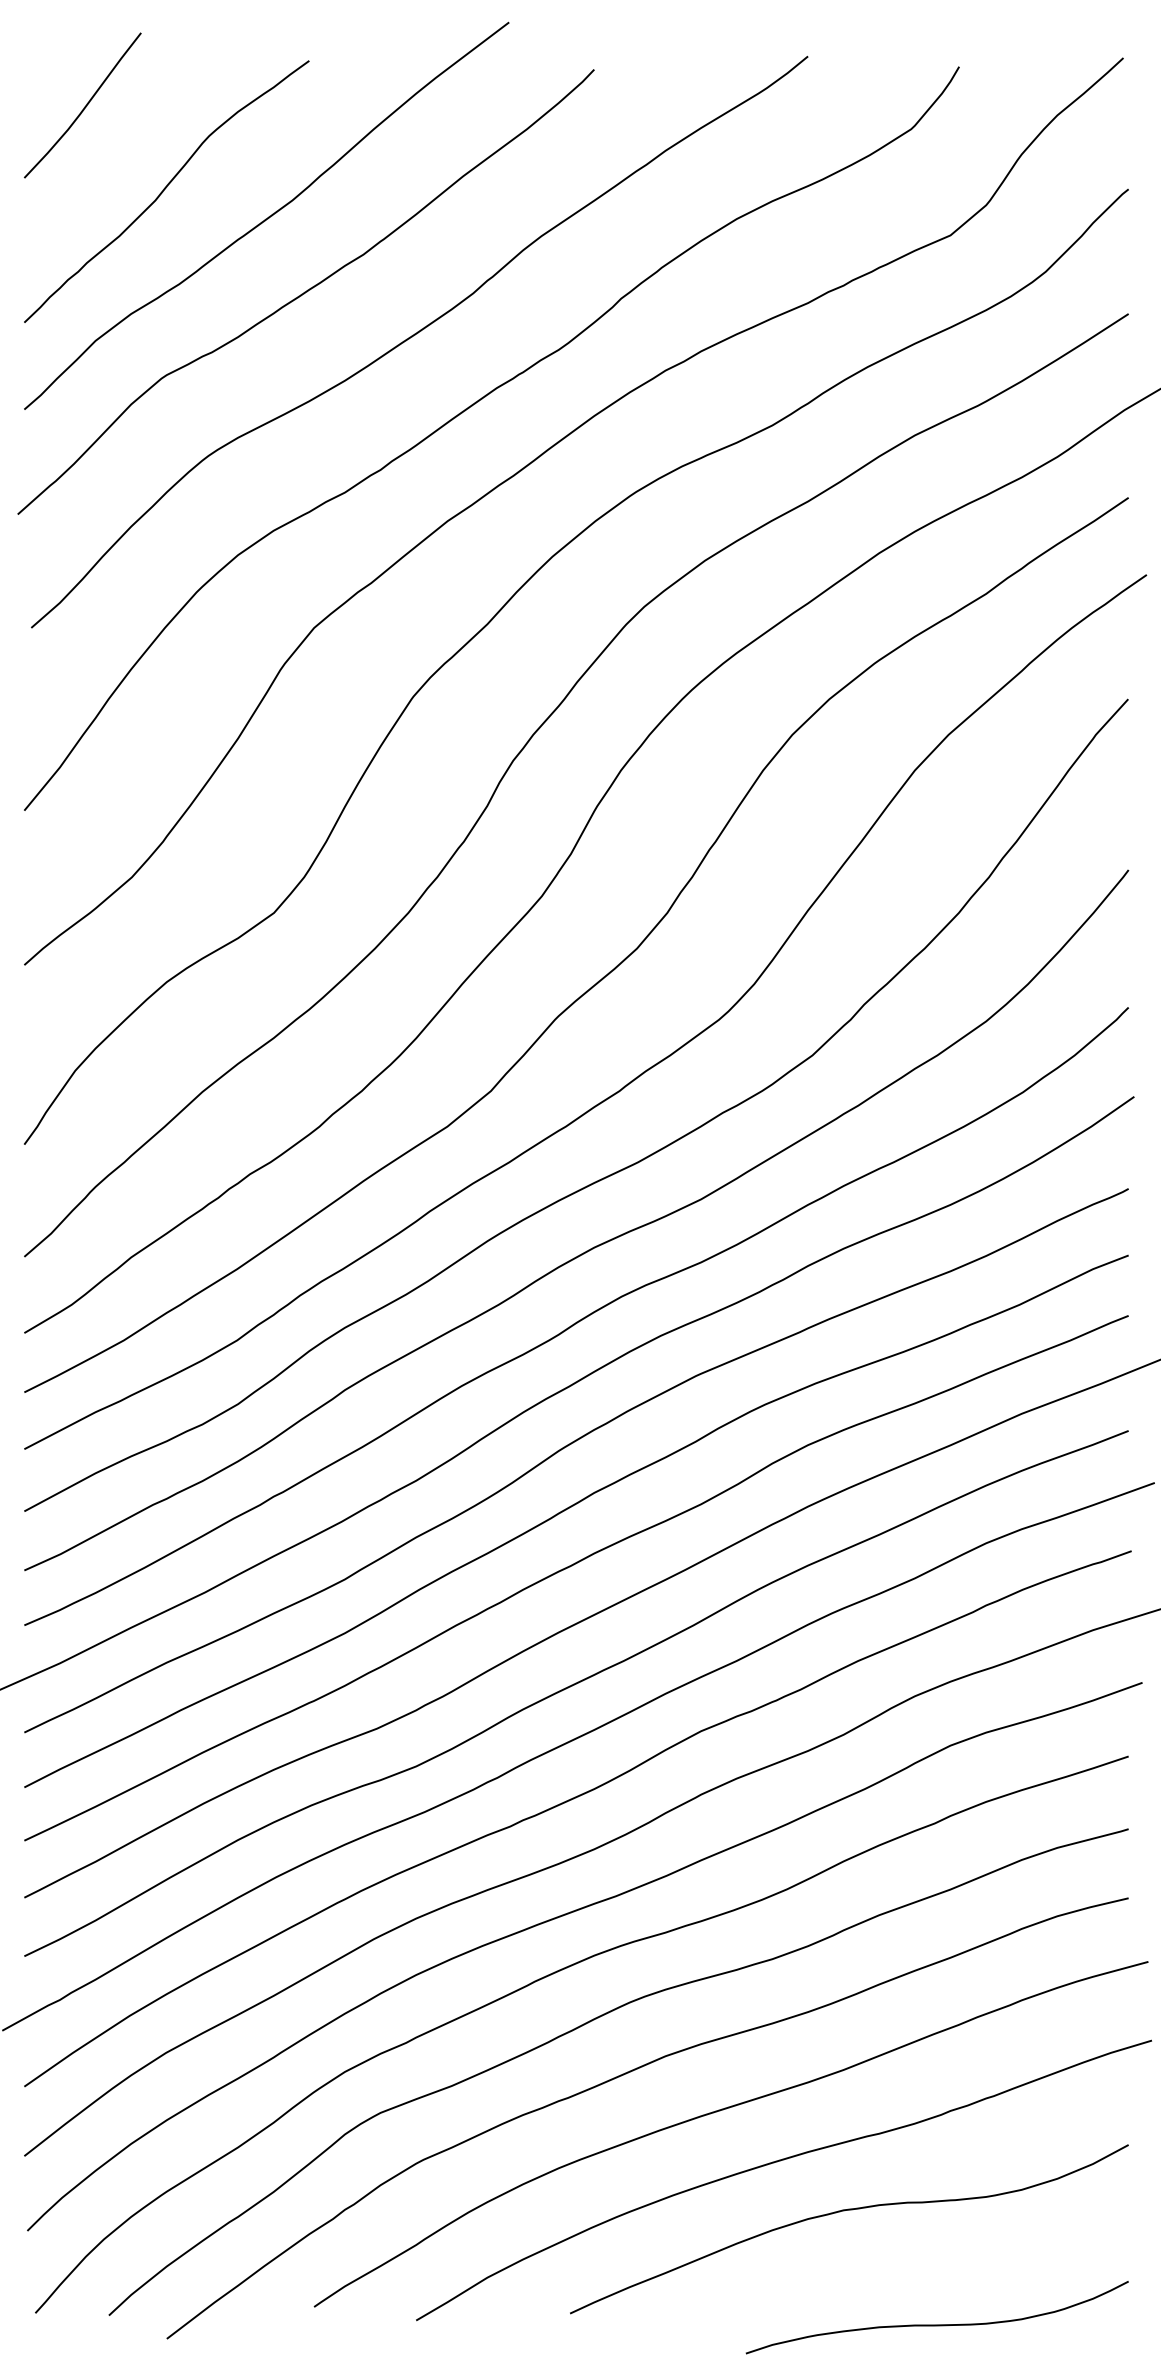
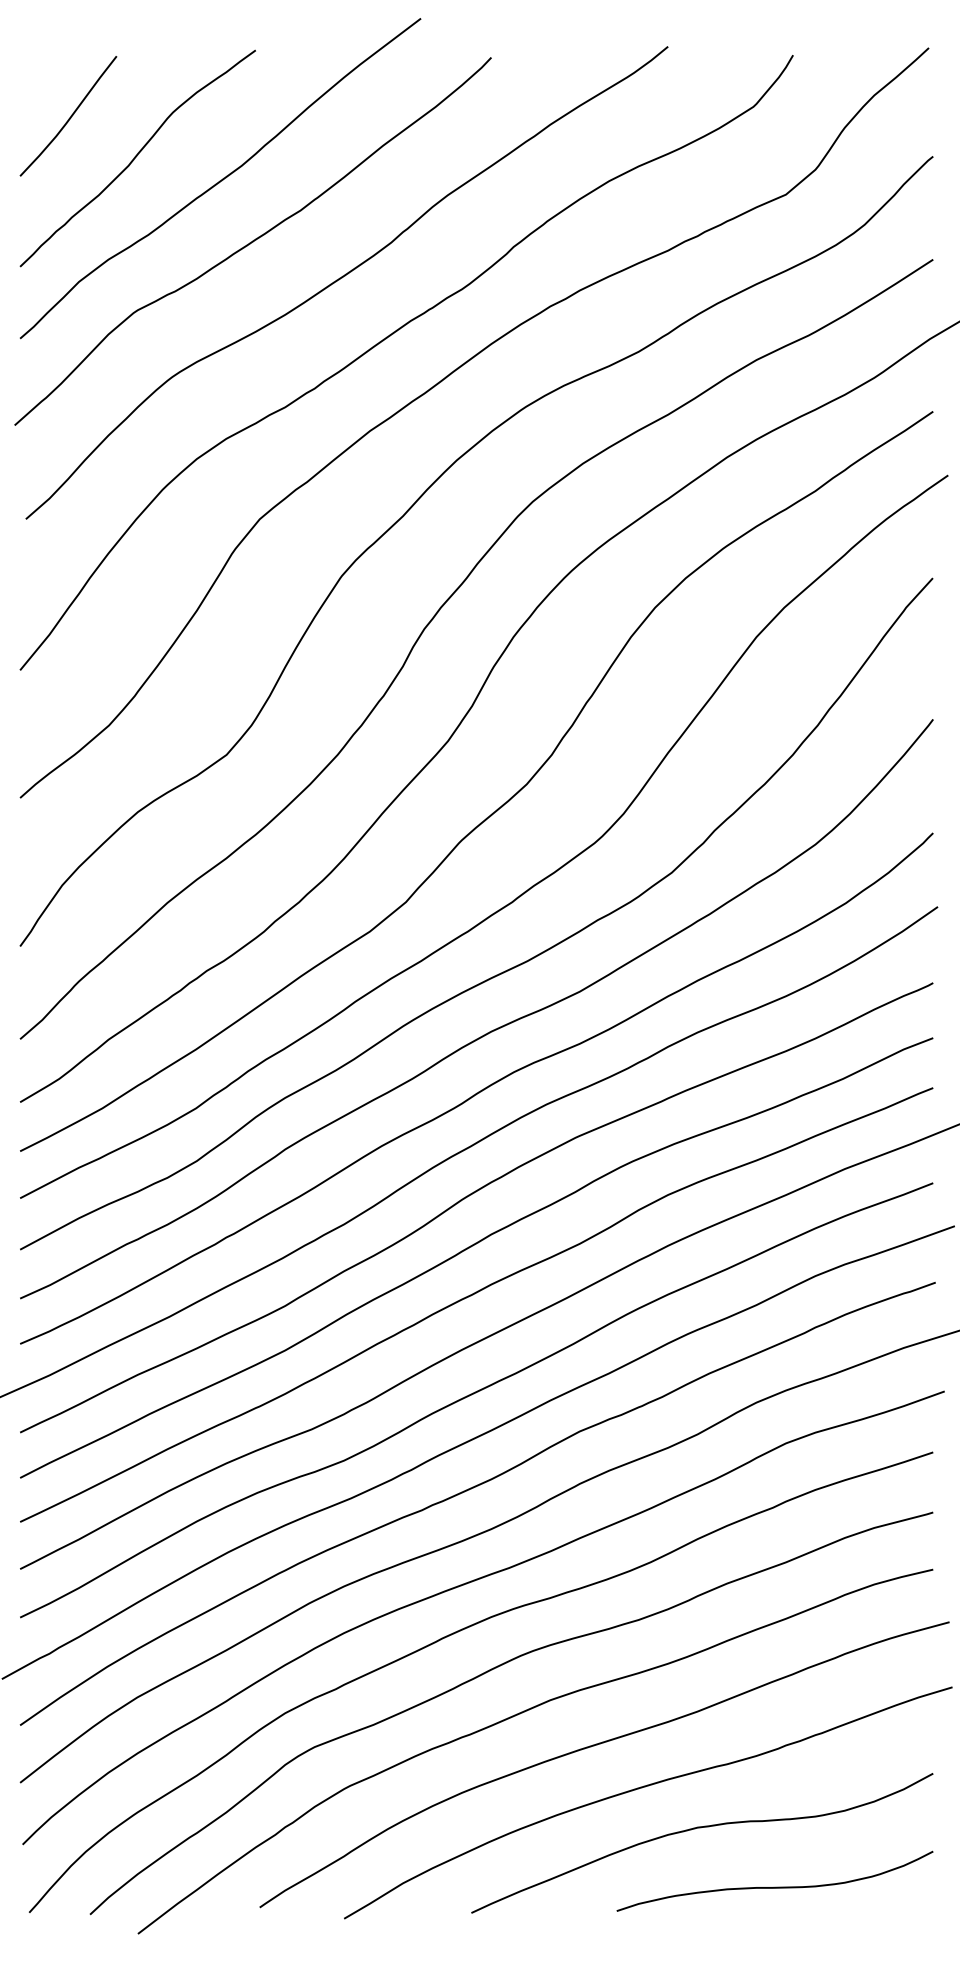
curve: (84, 107) -> (69, 117), moved
curve: (936, 2323) -> (774, 1886), moved

